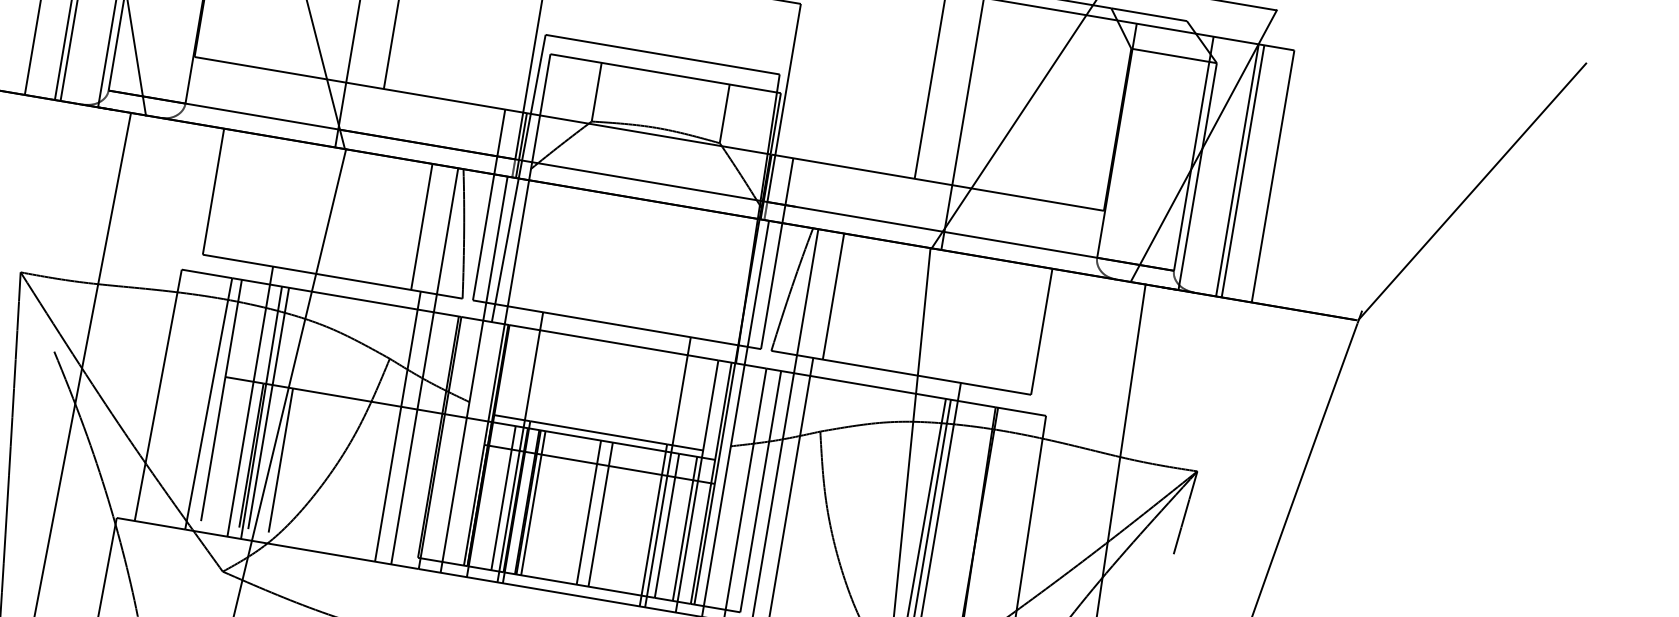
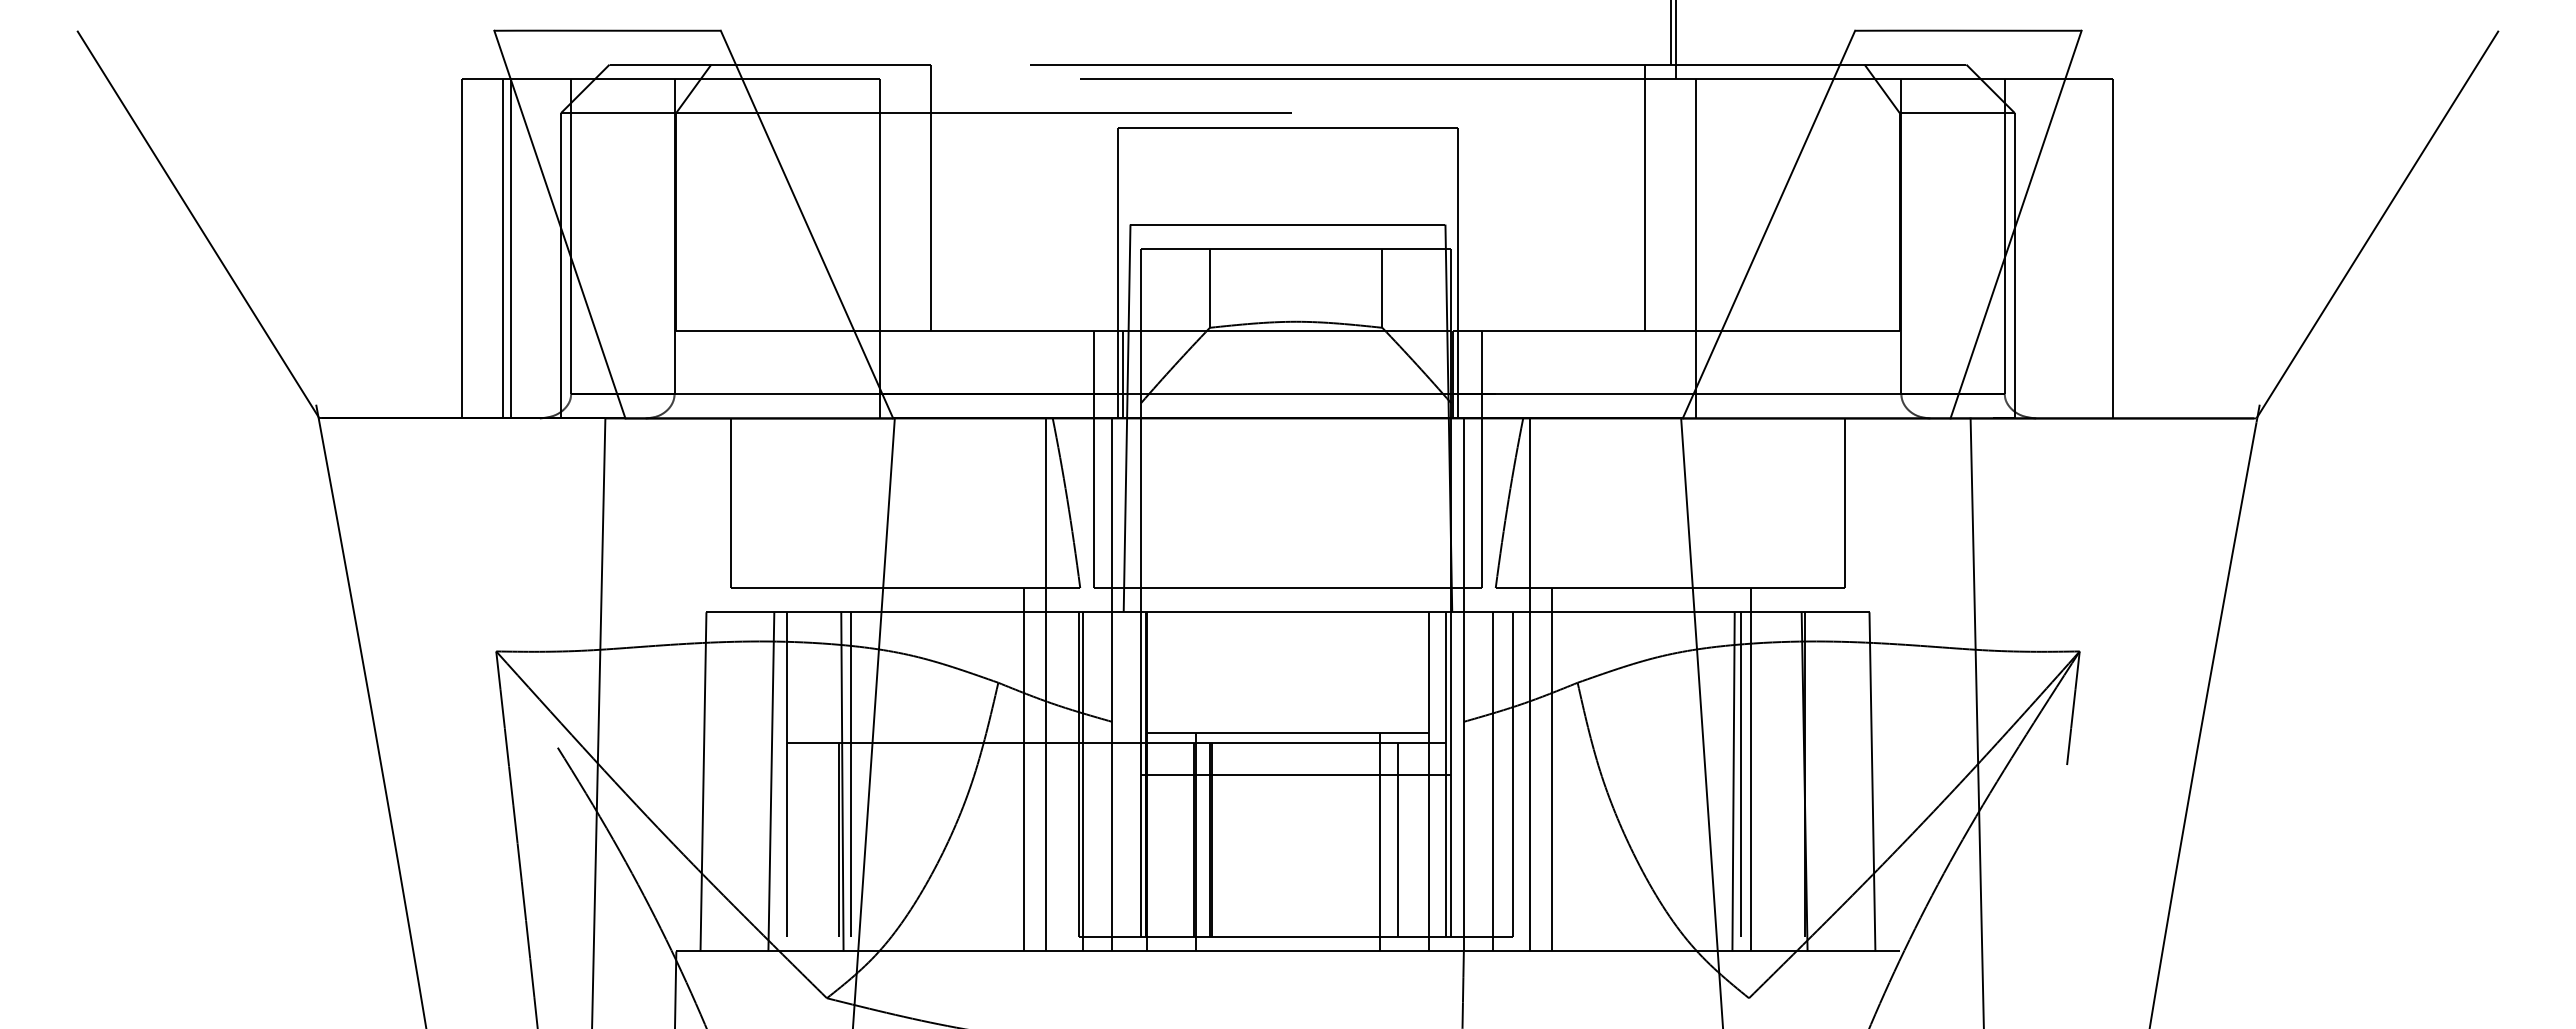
line: (1237, 170) -> (2065, 248), removed
line: (1243, 171) -> (2073, 248), removed
line: (422, 227) -> (1011, 503), removed
line: (833, 296) -> (1564, 503), removed
line: (250, 401) -> (825, 769), removed
line: (520, 447) -> (1188, 769), removed
line: (281, 460) -> (878, 839), removed
line: (668, 472) -> (1387, 769), removed
line: (503, 497) -> (1177, 839), removed
line: (533, 502) -> (1218, 839), removed
line: (588, 512) -> (1292, 839), removed
line: (600, 514) -> (1308, 839), removed
line: (685, 528) -> (1422, 839), removed

